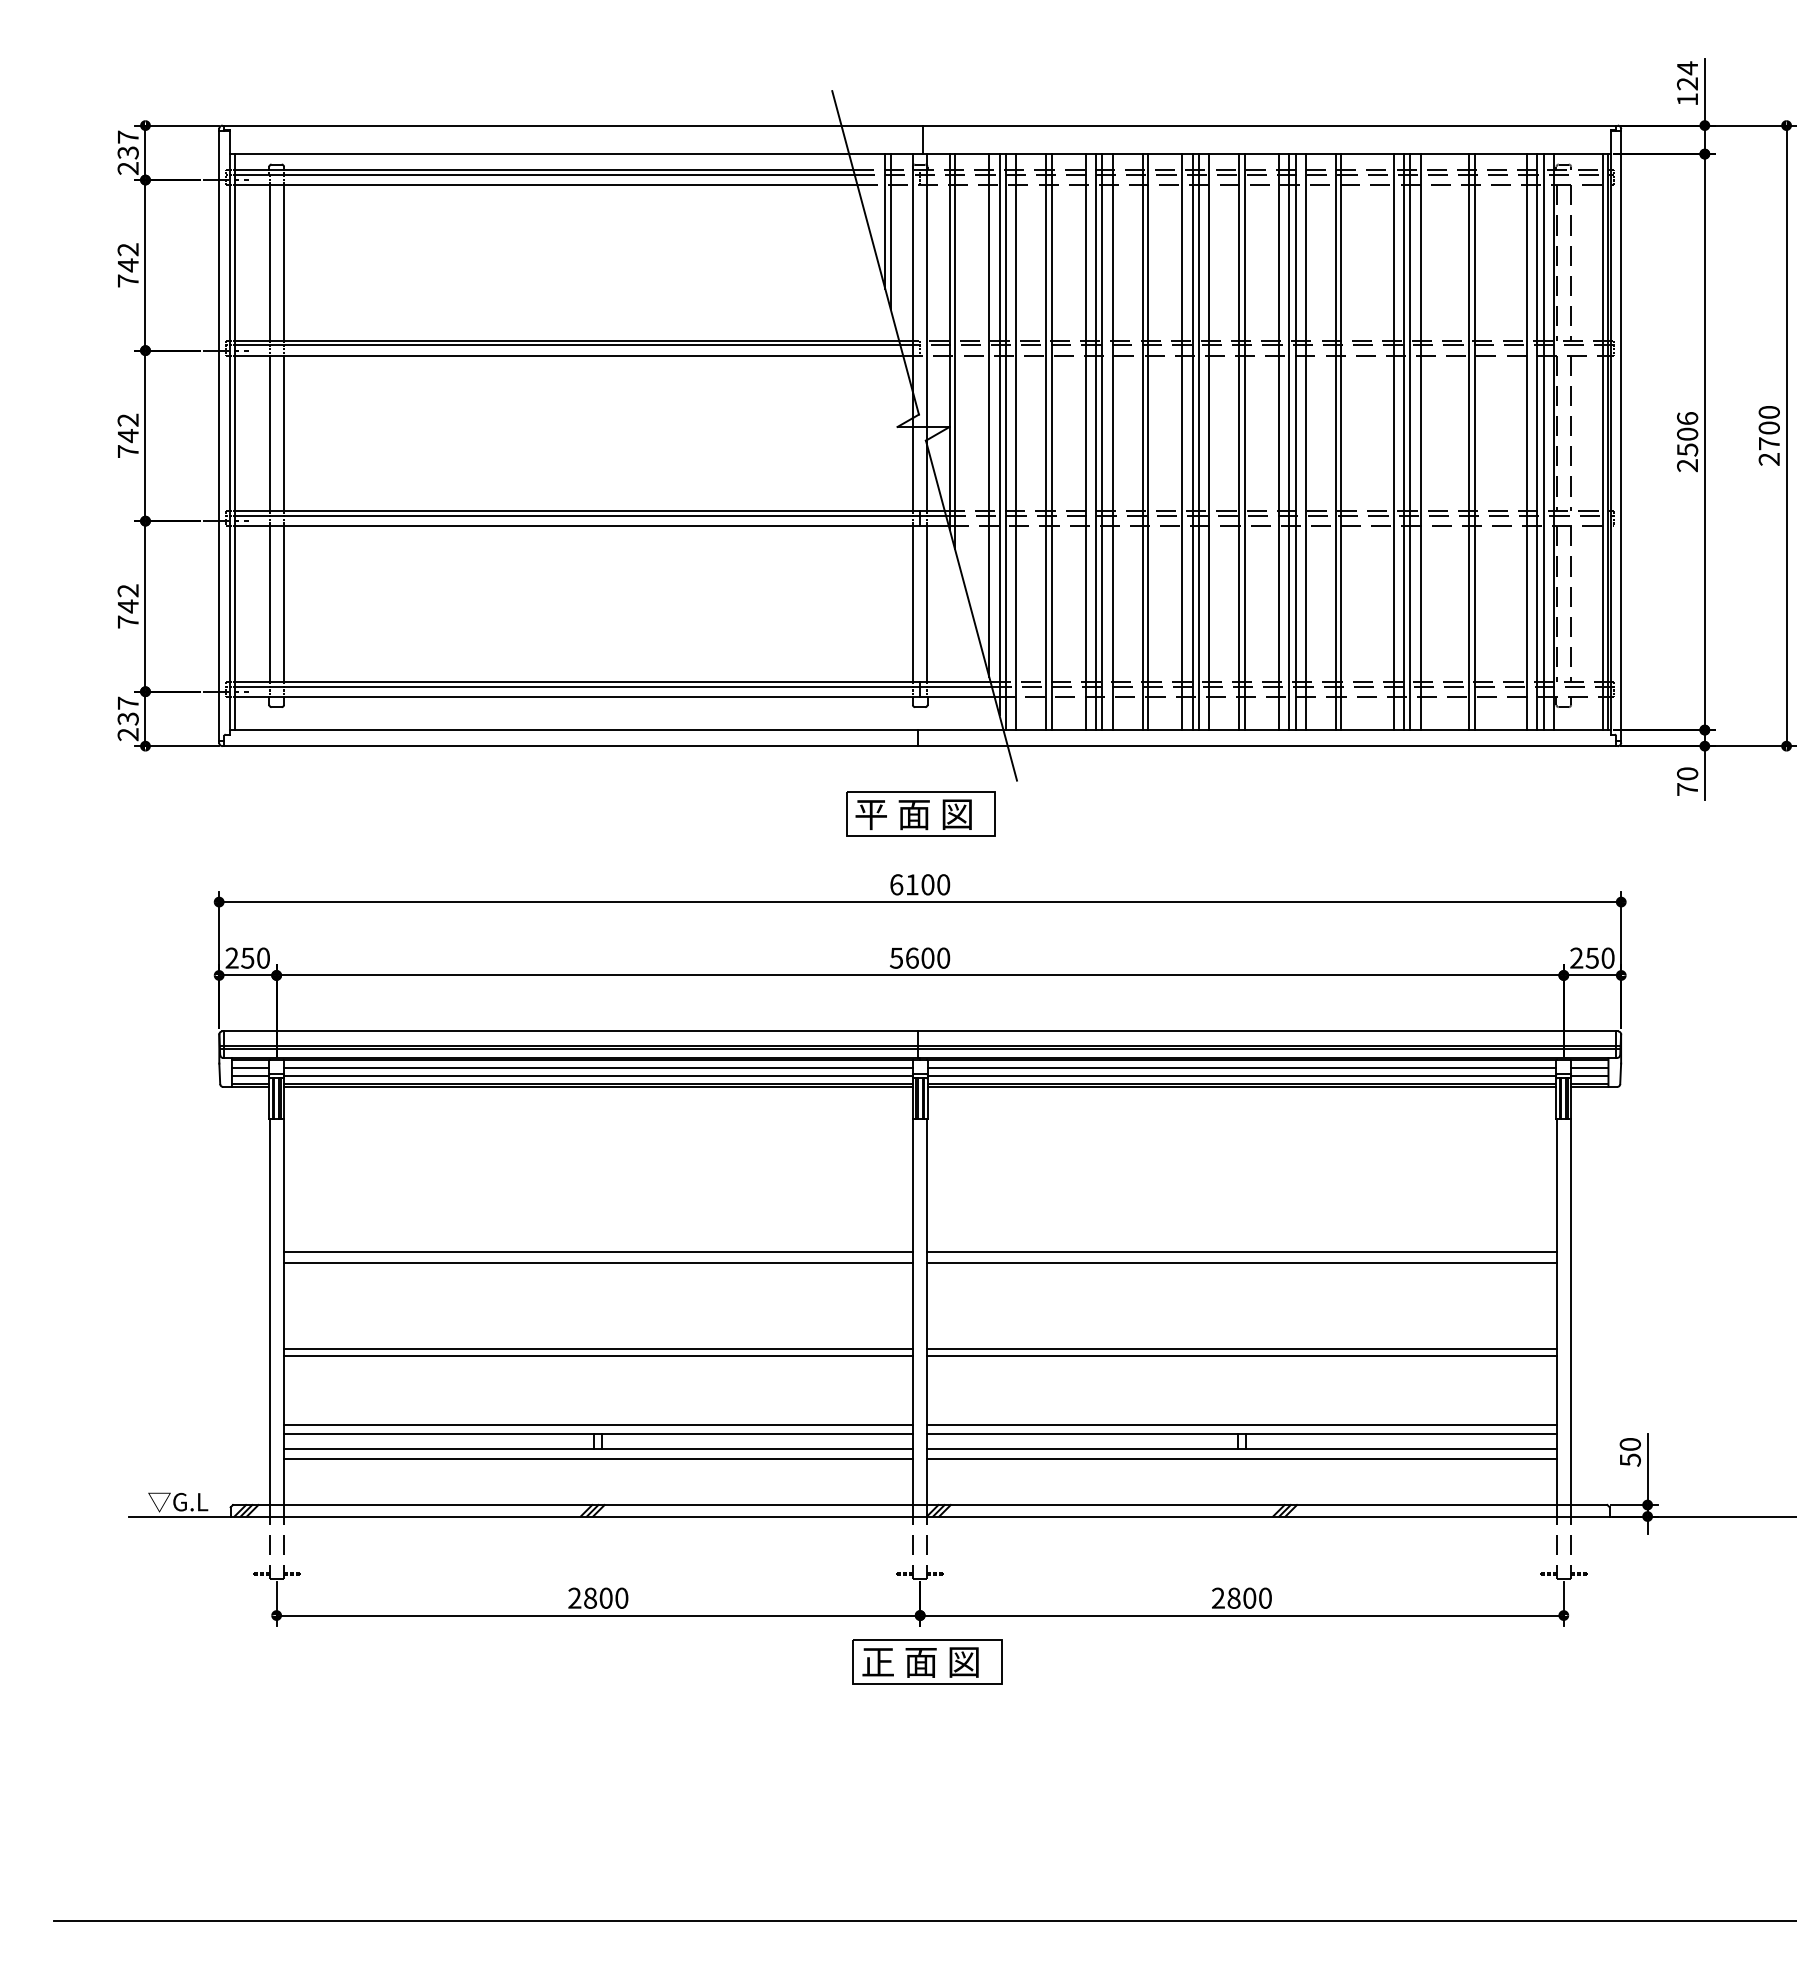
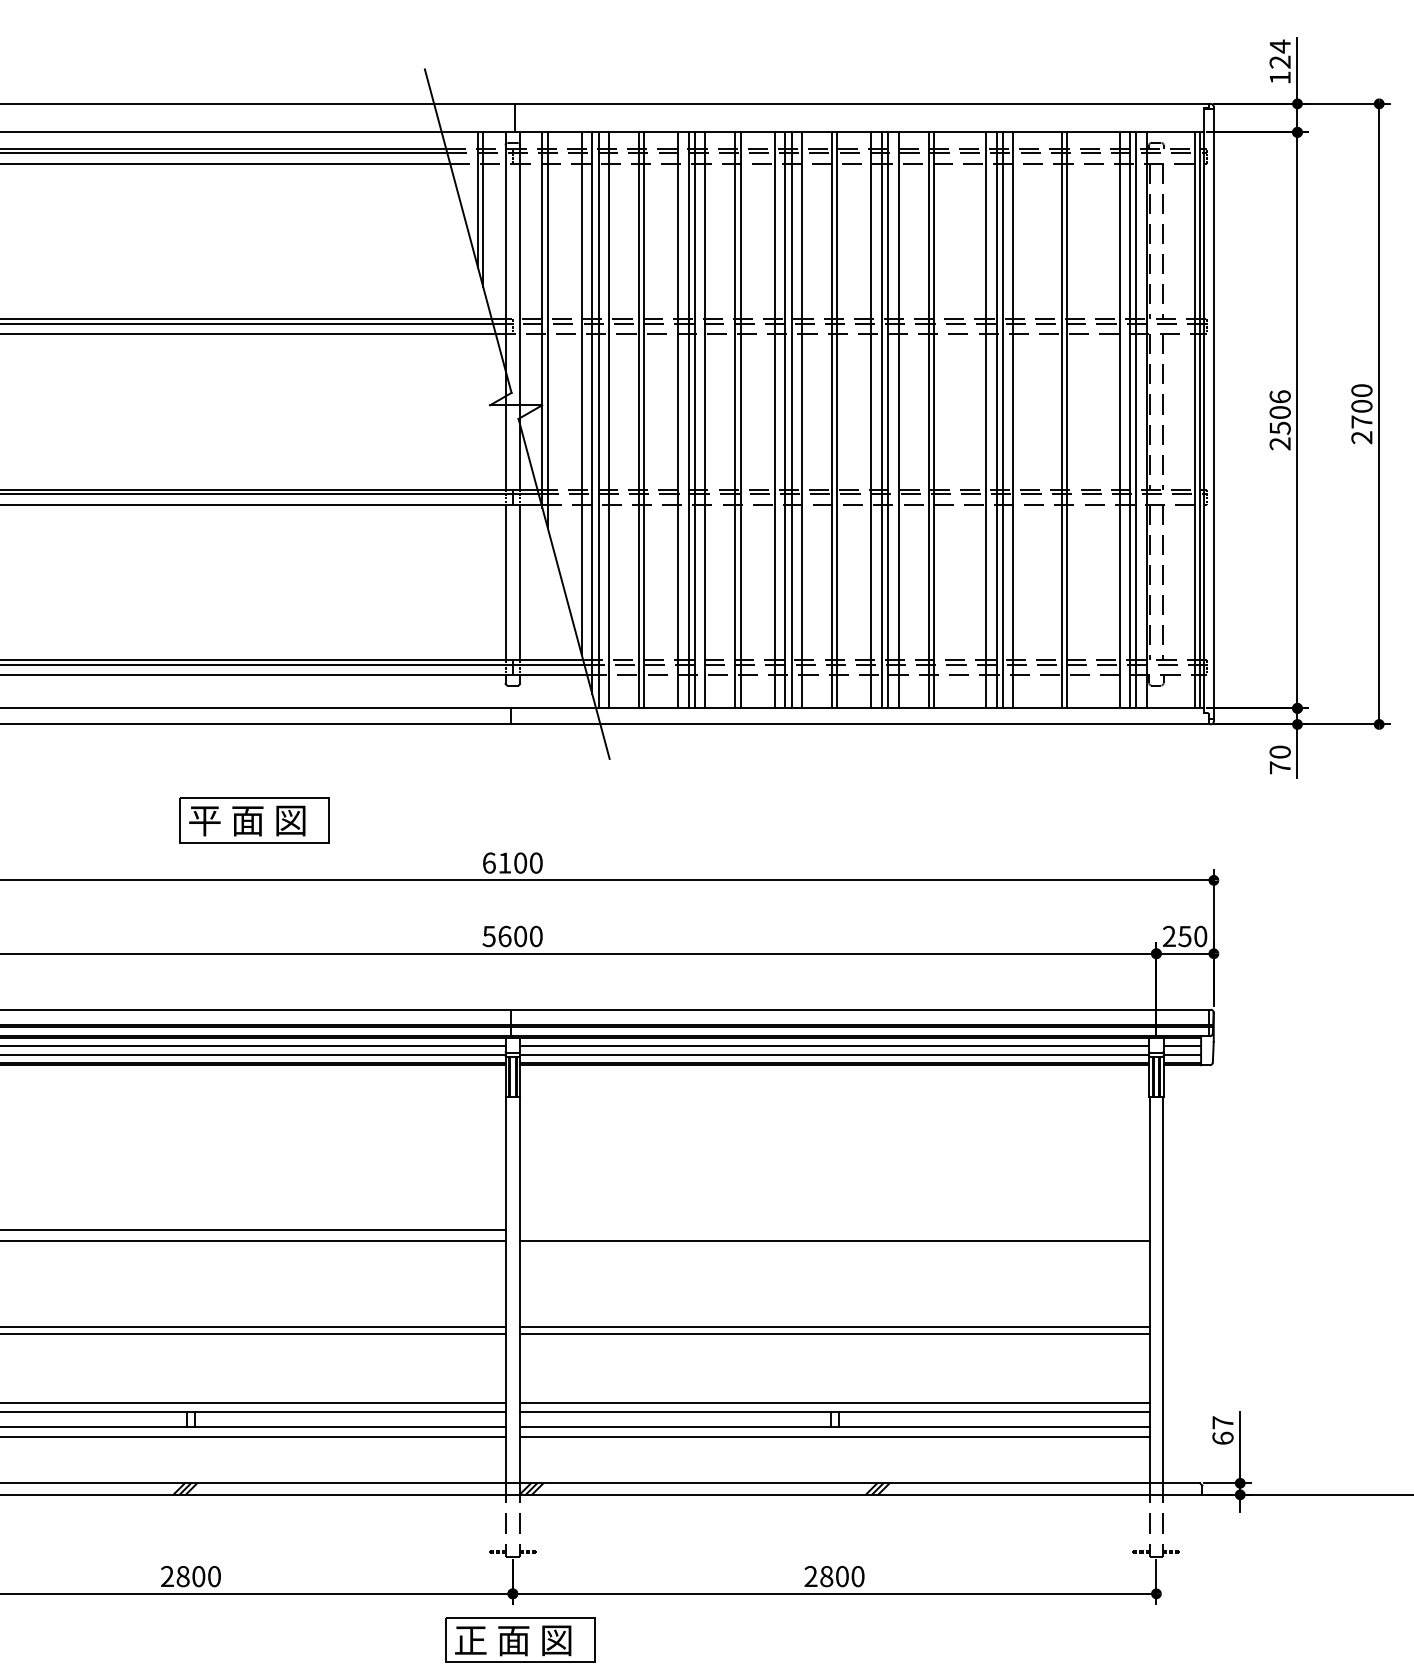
part: (920, 813) -> (254, 819), moved
line: (1241, 1252) -> (834, 1230), removed
text: (1629, 1452) -> (1222, 1430), 50 -> 67

